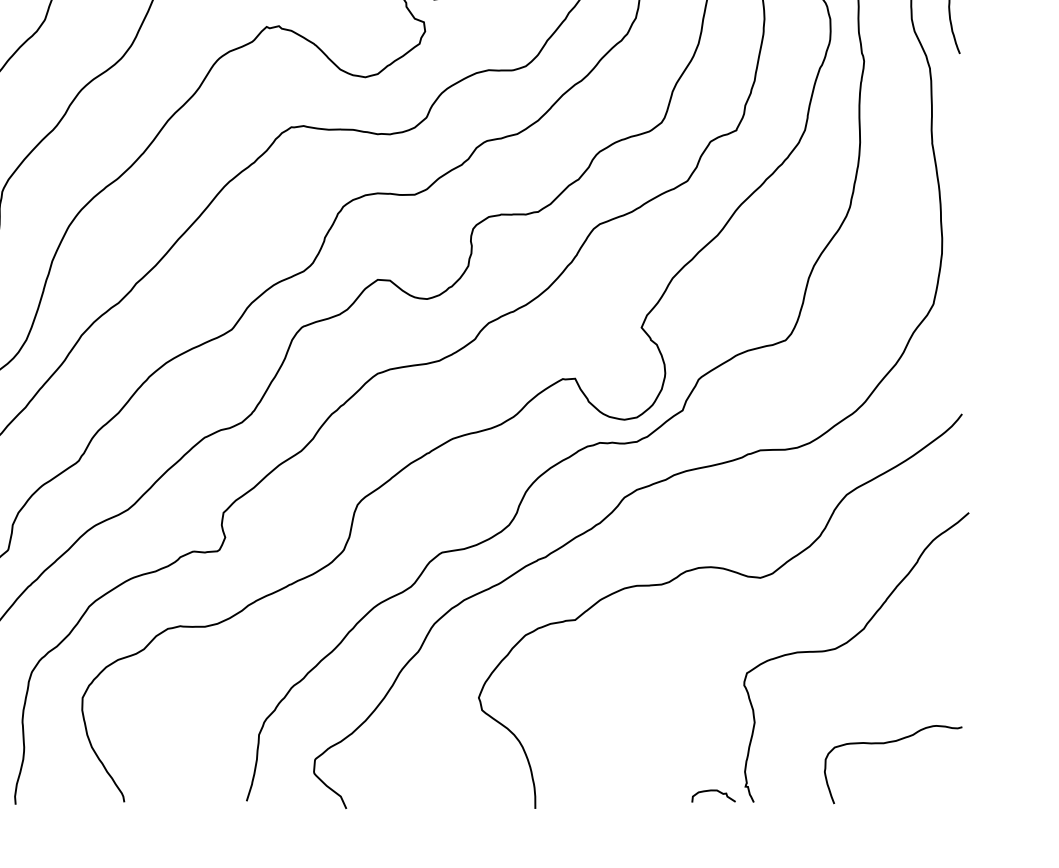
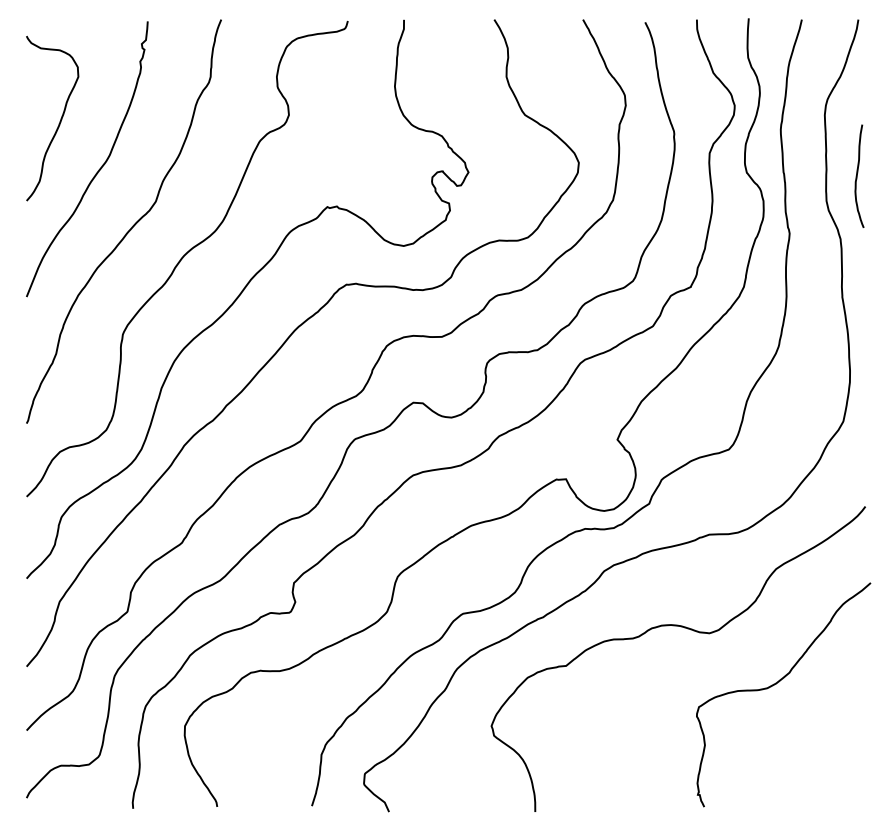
curve: (889, 743) -> (809, 761), removed
curve: (712, 791) -> (672, 798), removed

